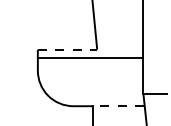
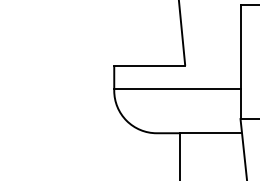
line: (68, 49) -> (150, 65), dashed -> solid
line: (90, 57) -> (177, 88), moved
line: (118, 106) -> (210, 133), dashed -> solid

